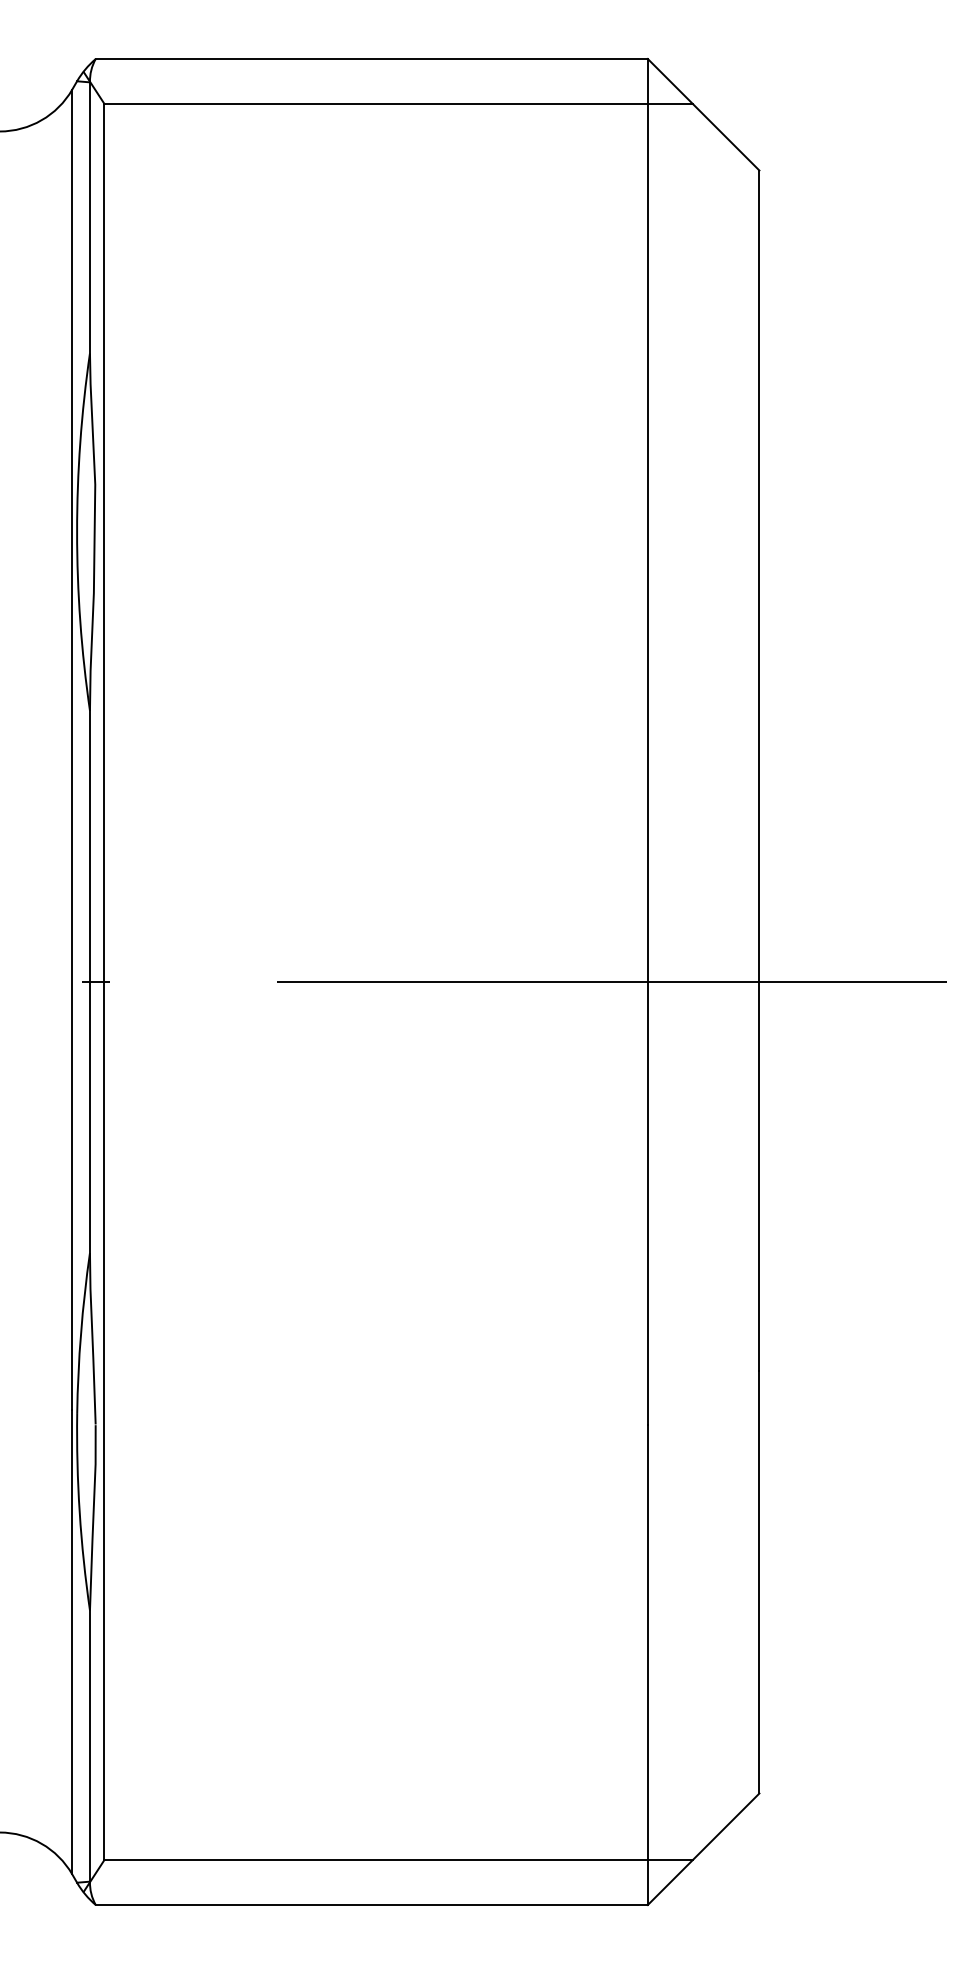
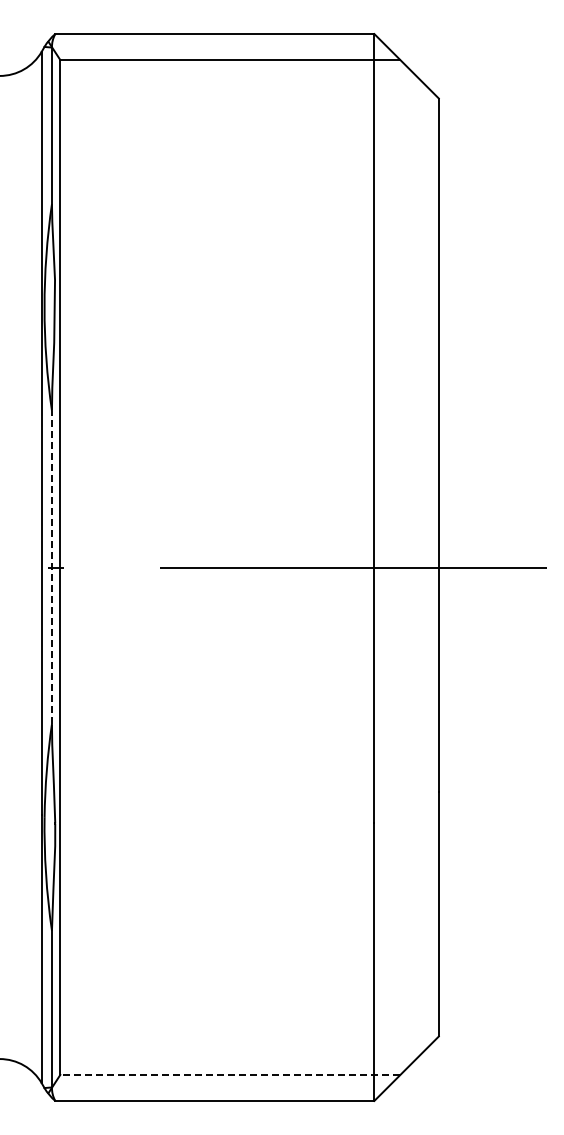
line: (89, 982) -> (51, 567), solid -> dashed
line: (397, 1859) -> (229, 1074), solid -> dashed

